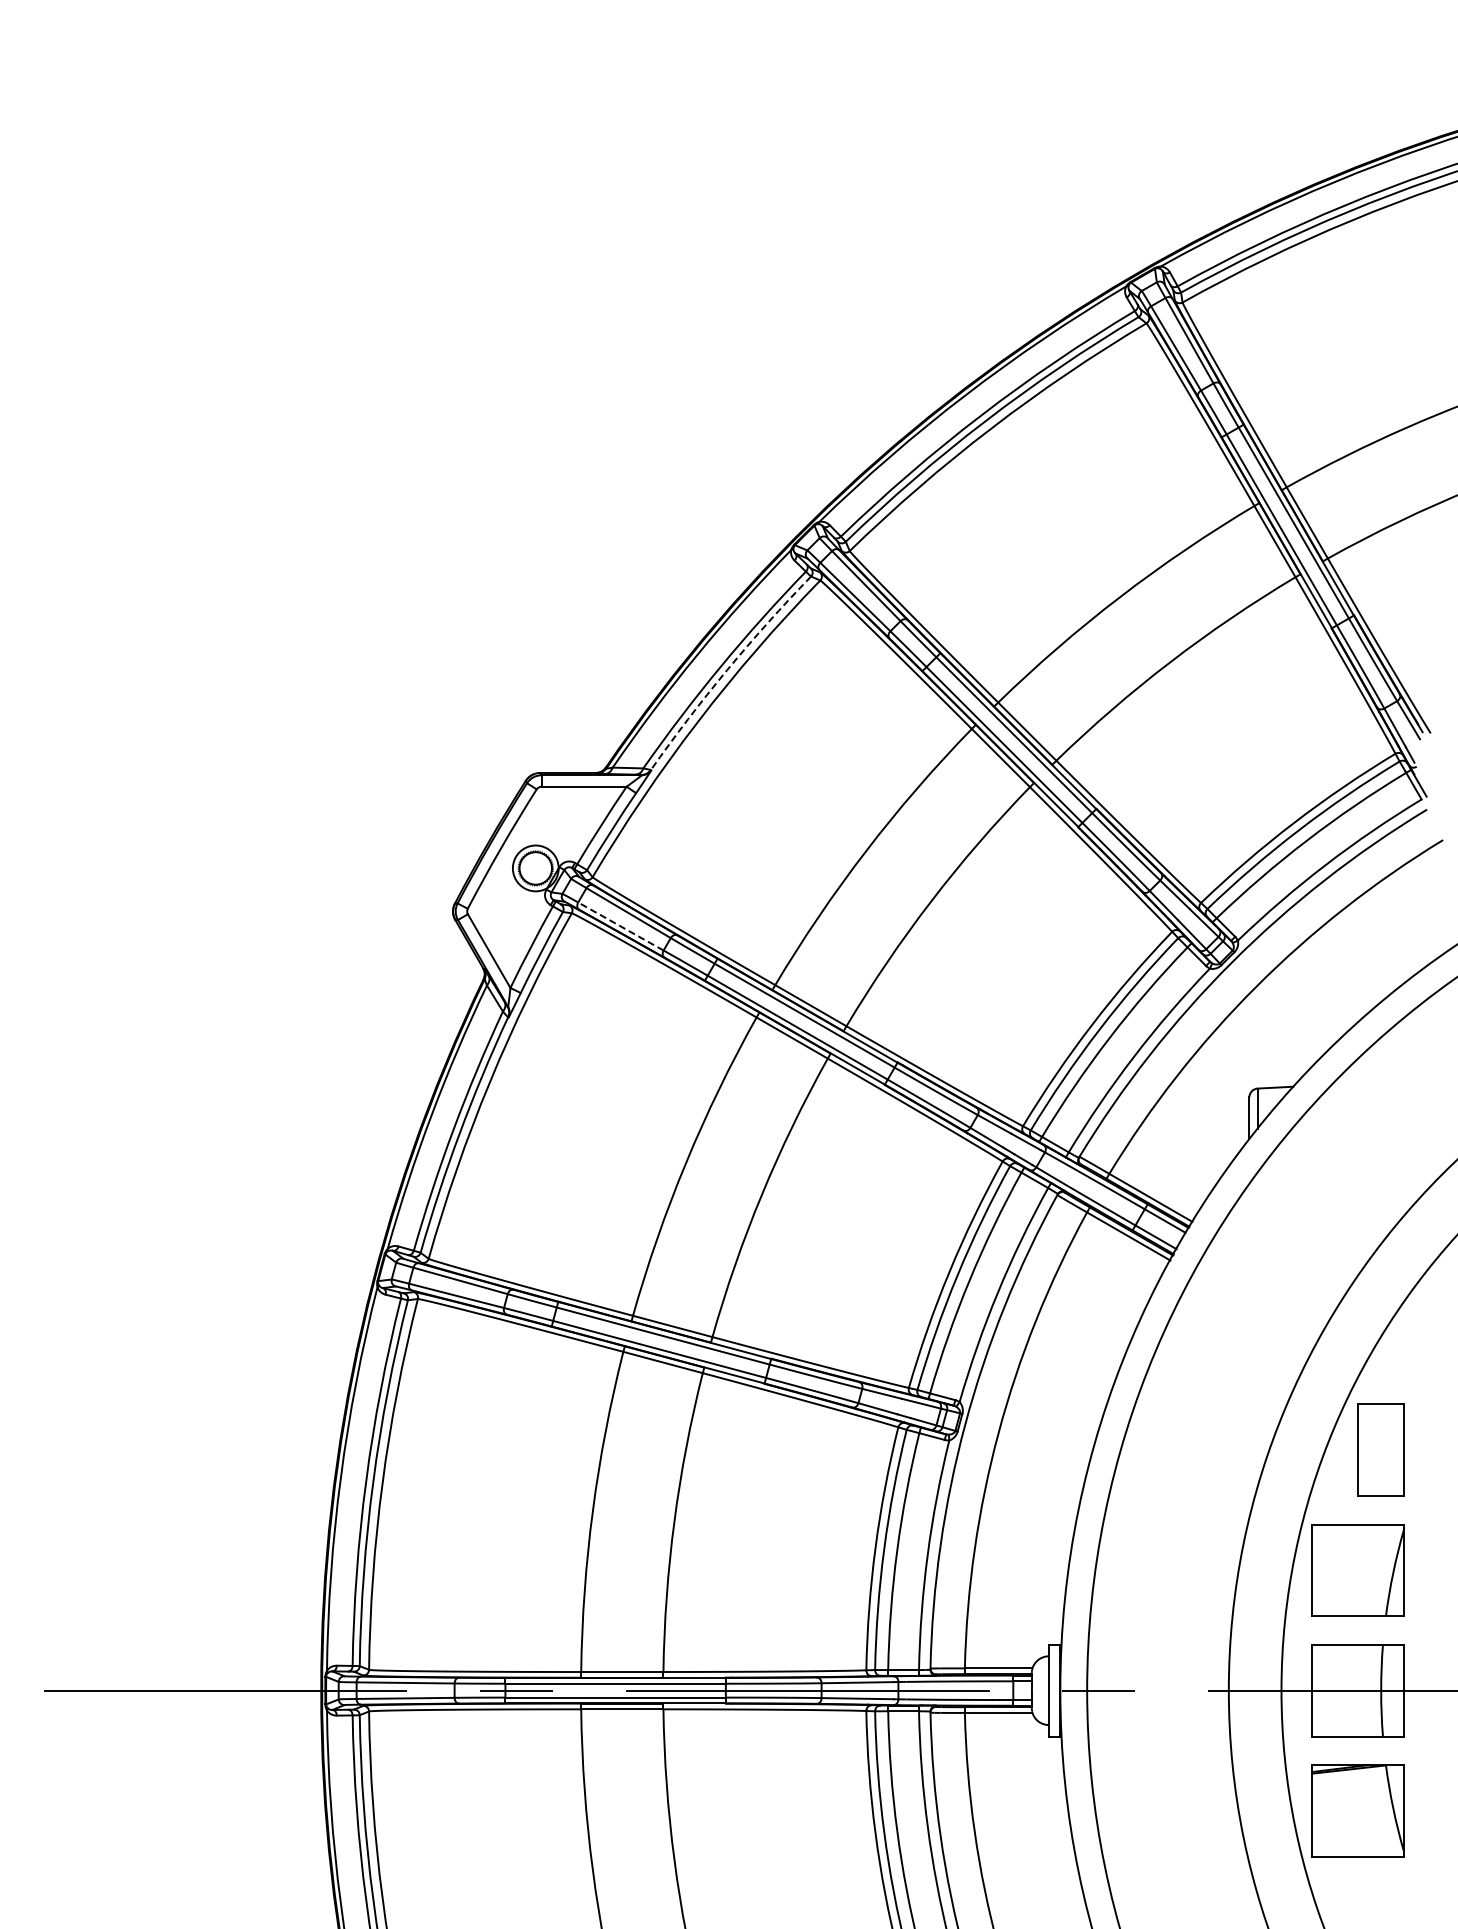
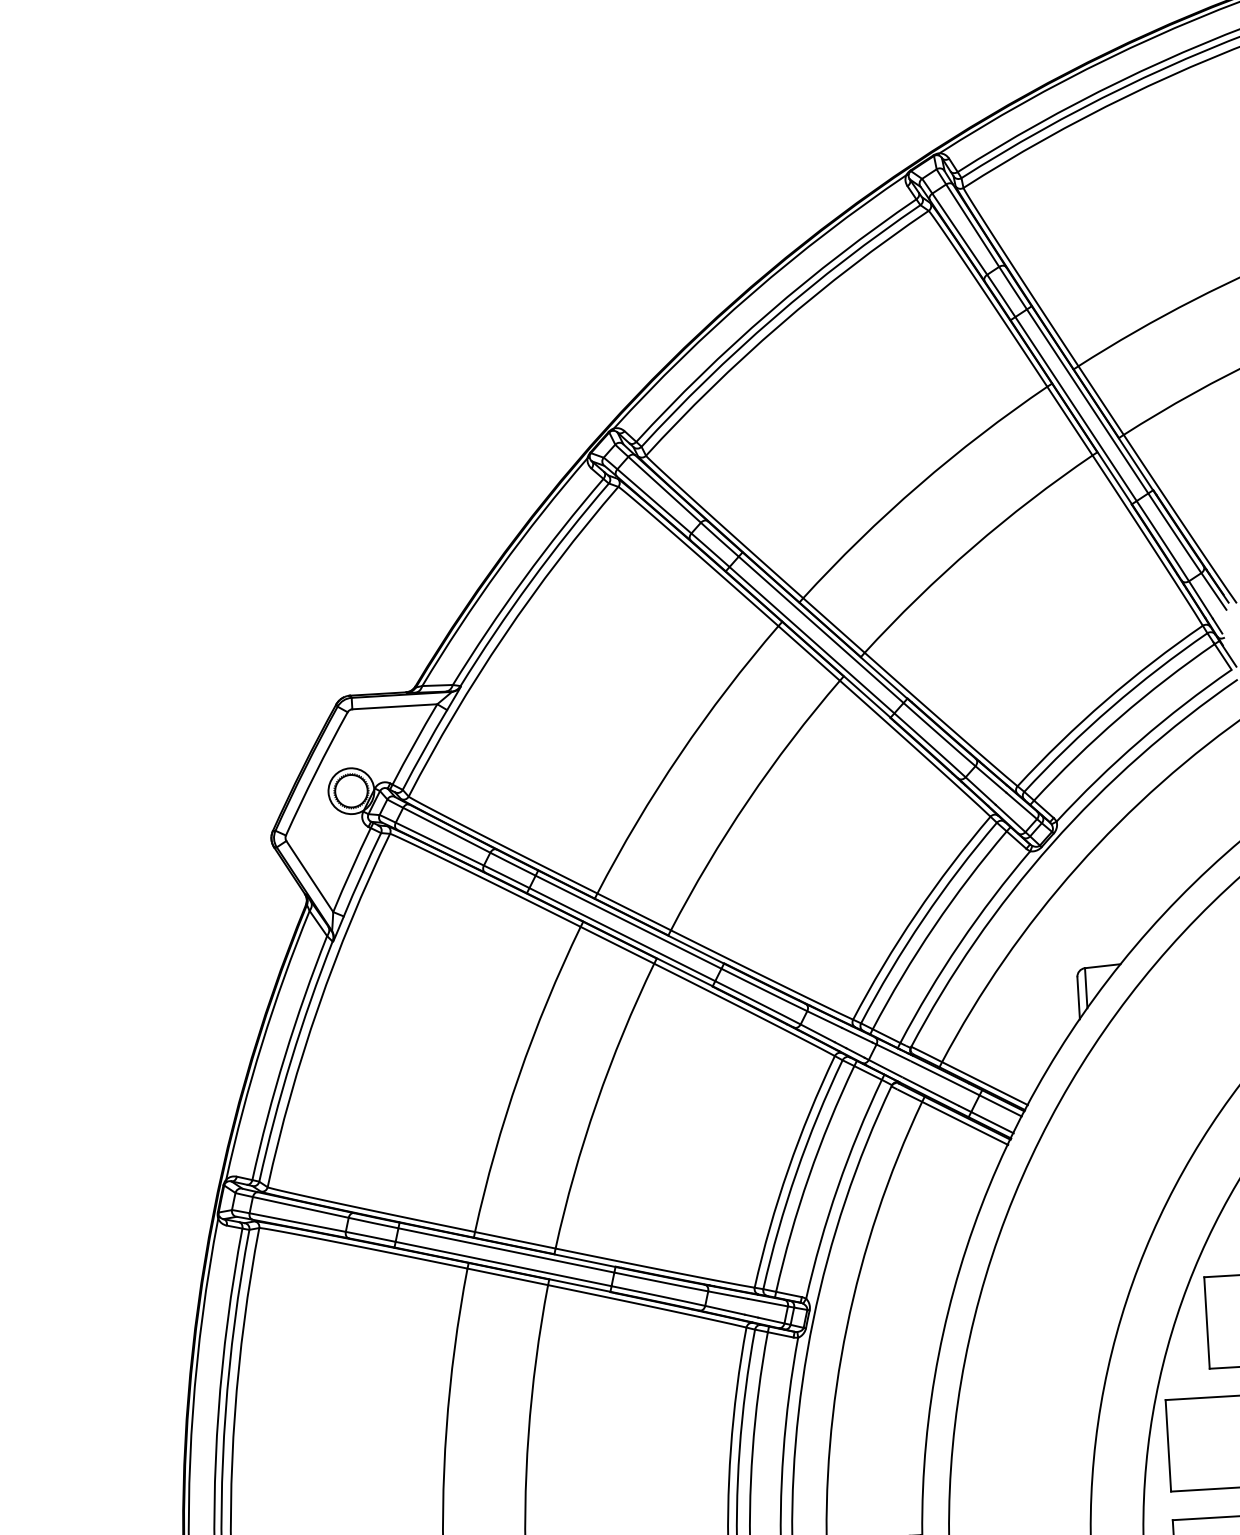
arc: (727, 670) -> (531, 582), dashed -> solid
line: (620, 926) -> (439, 844), dashed -> solid

